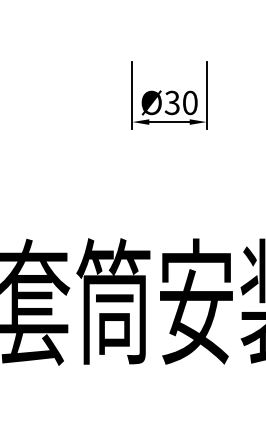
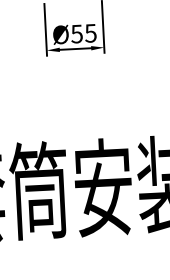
text: (181, 102) -> (84, 33), Ø30 -> Ø55

